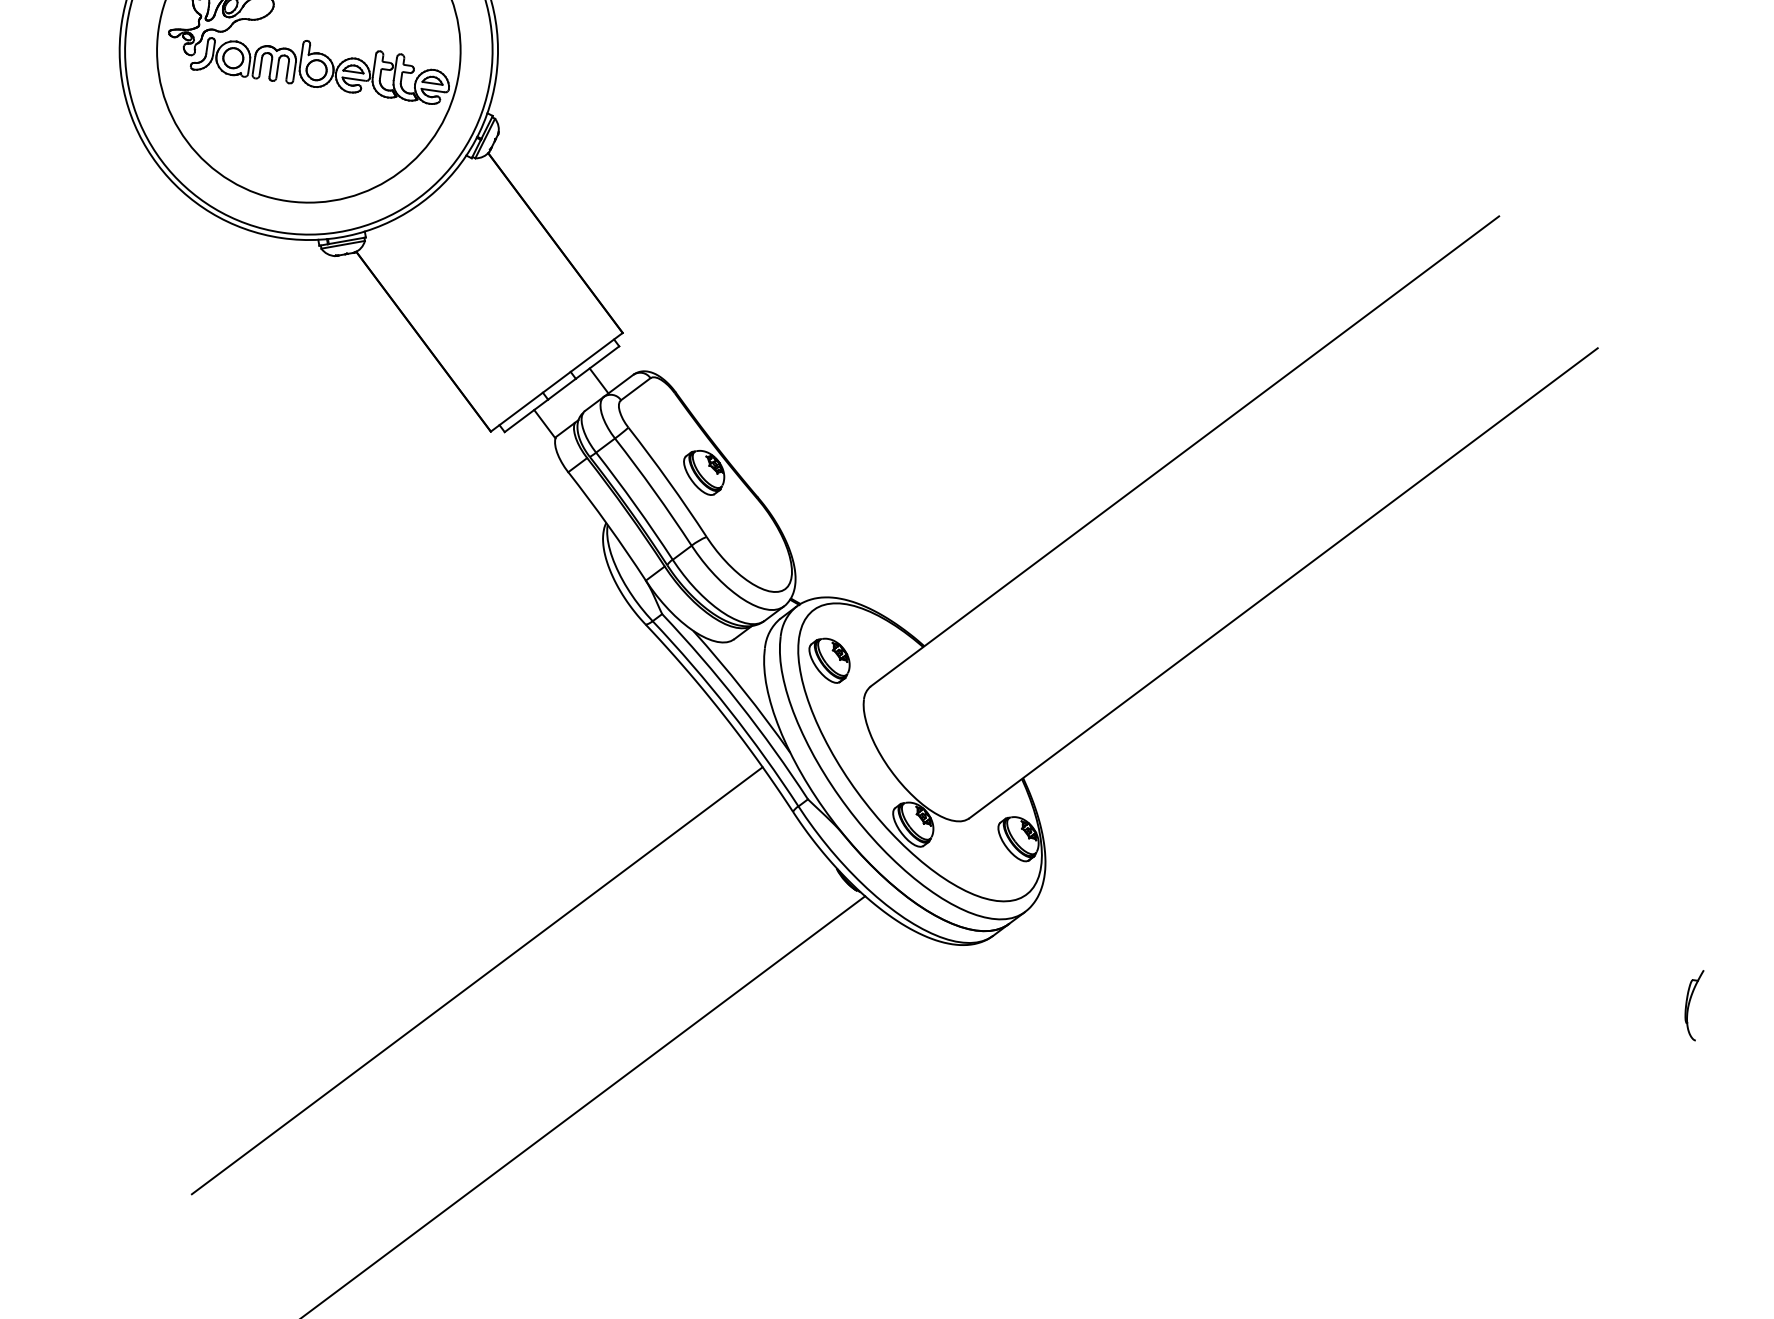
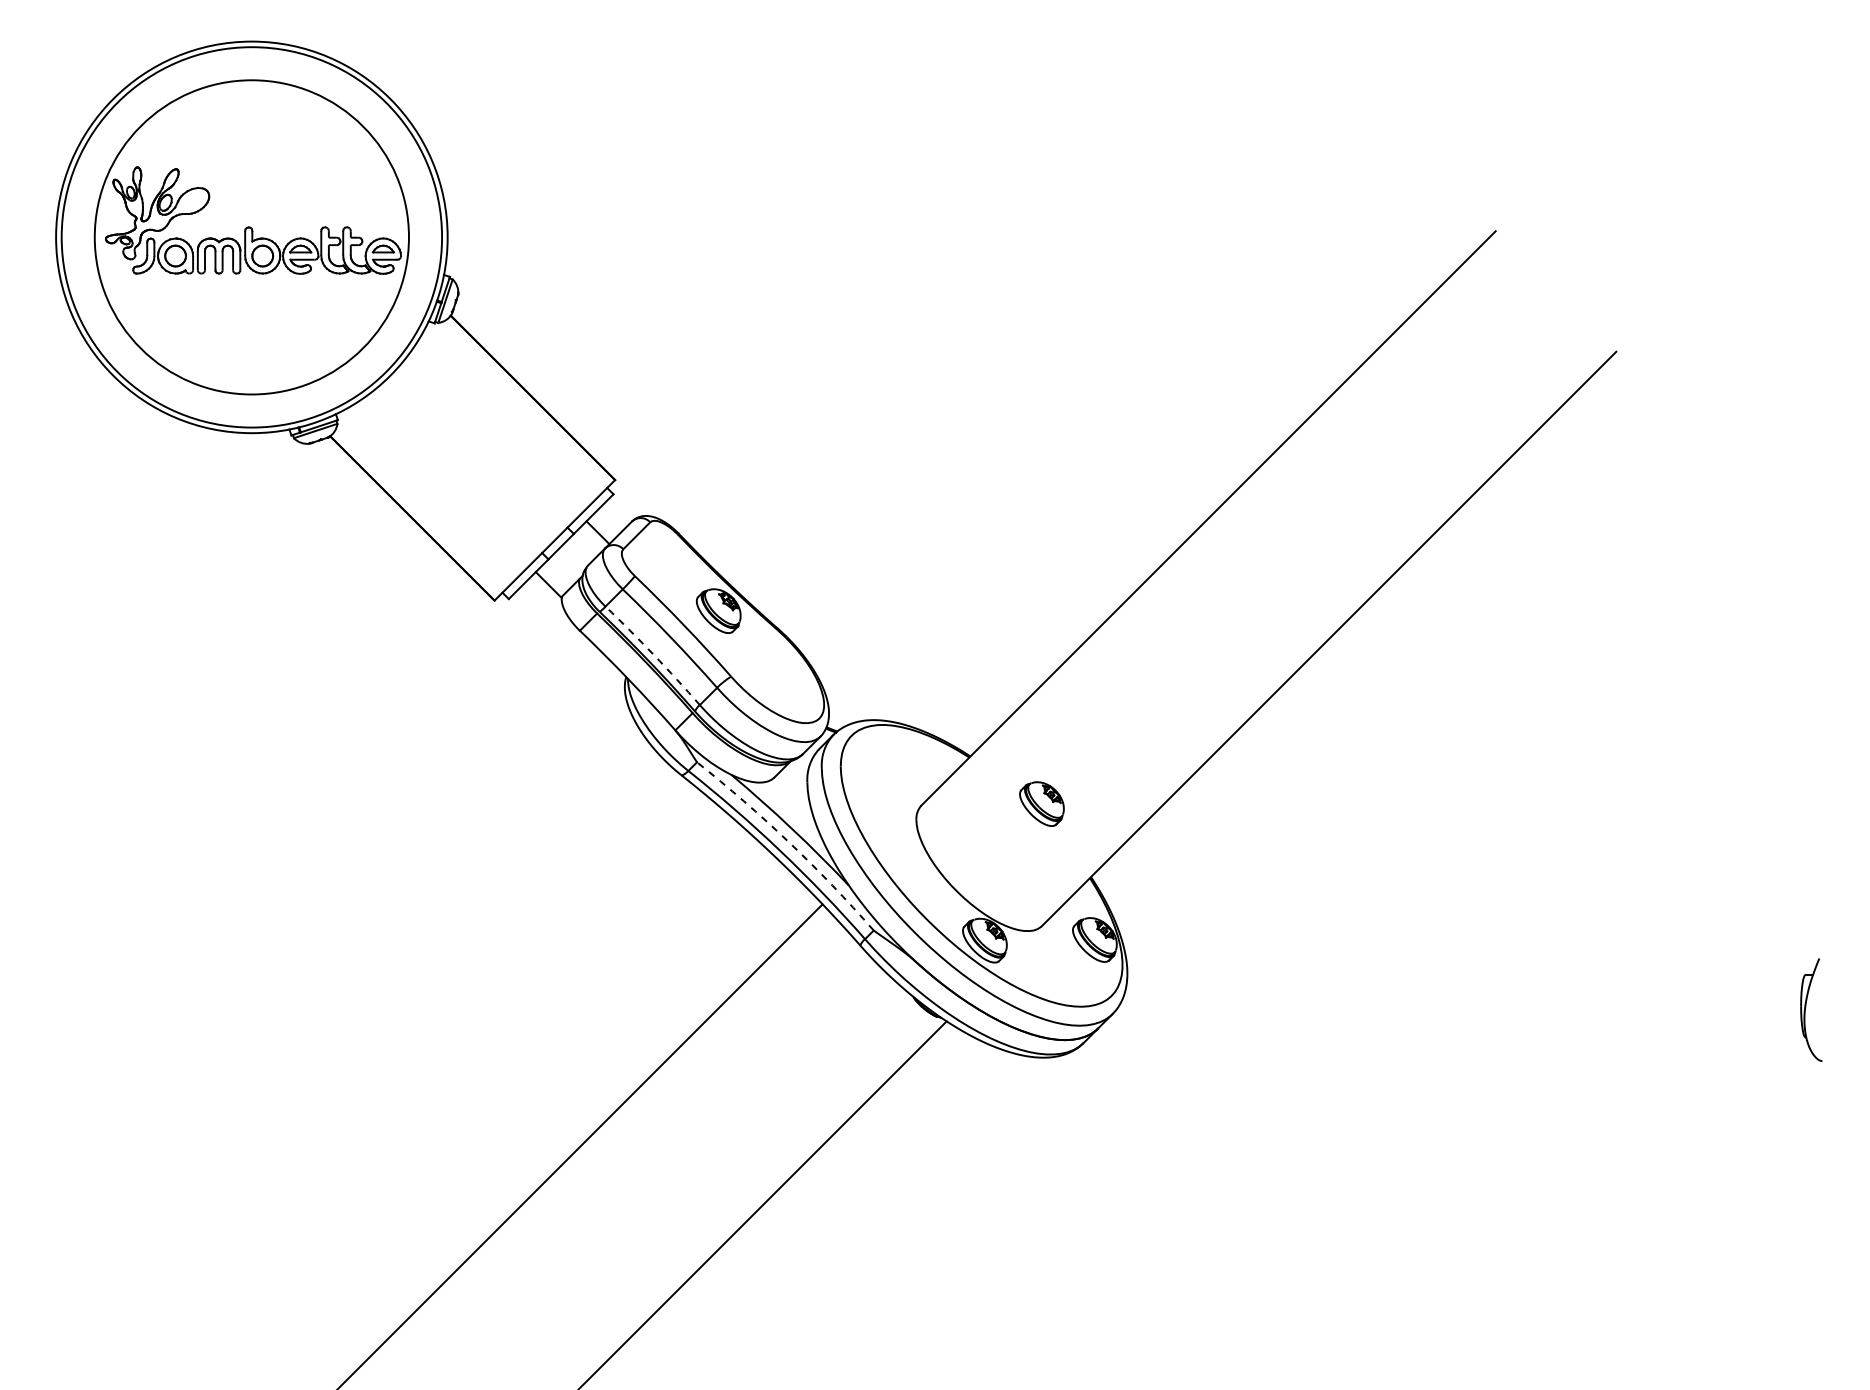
arc: (635, 505) -> (653, 654), solid -> dashed
part: (828, 659) -> (1041, 803), moved
arc: (739, 703) -> (789, 842), solid -> dashed
part: (1692, 1004) -> (1810, 1010), size x1.4

